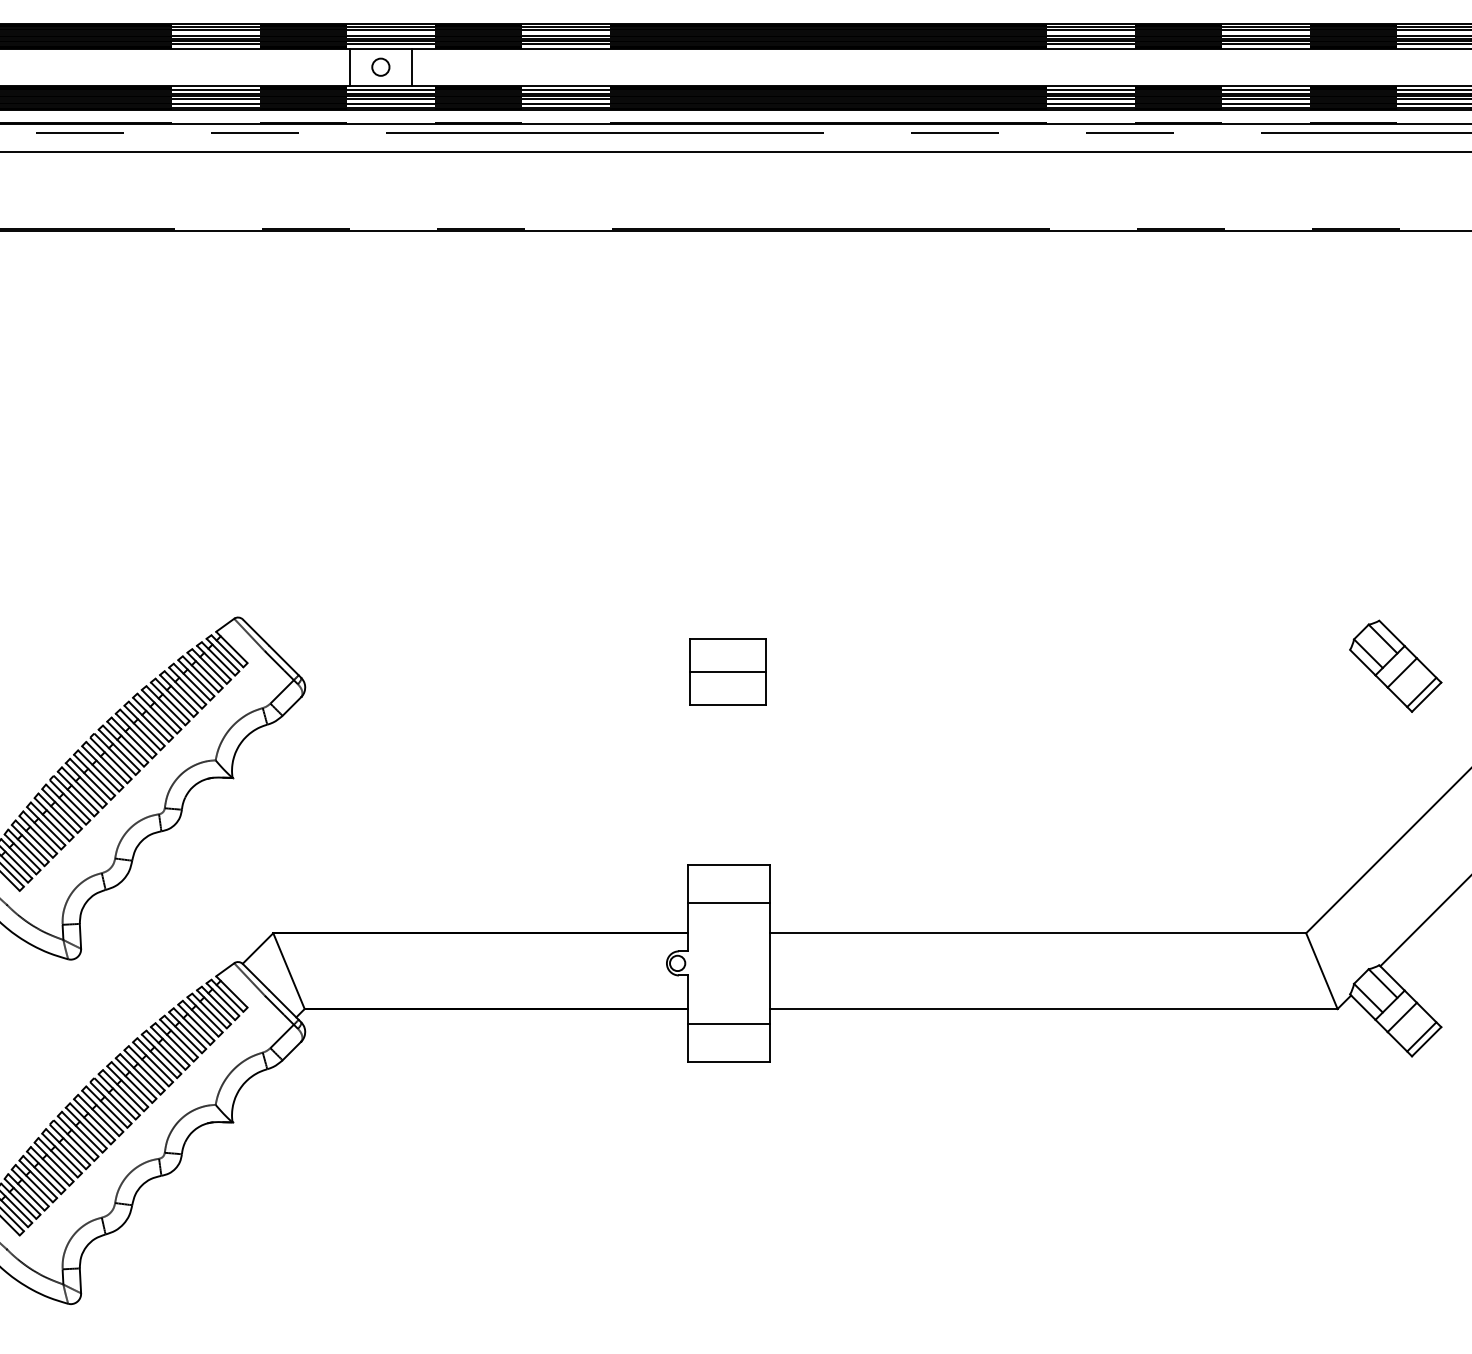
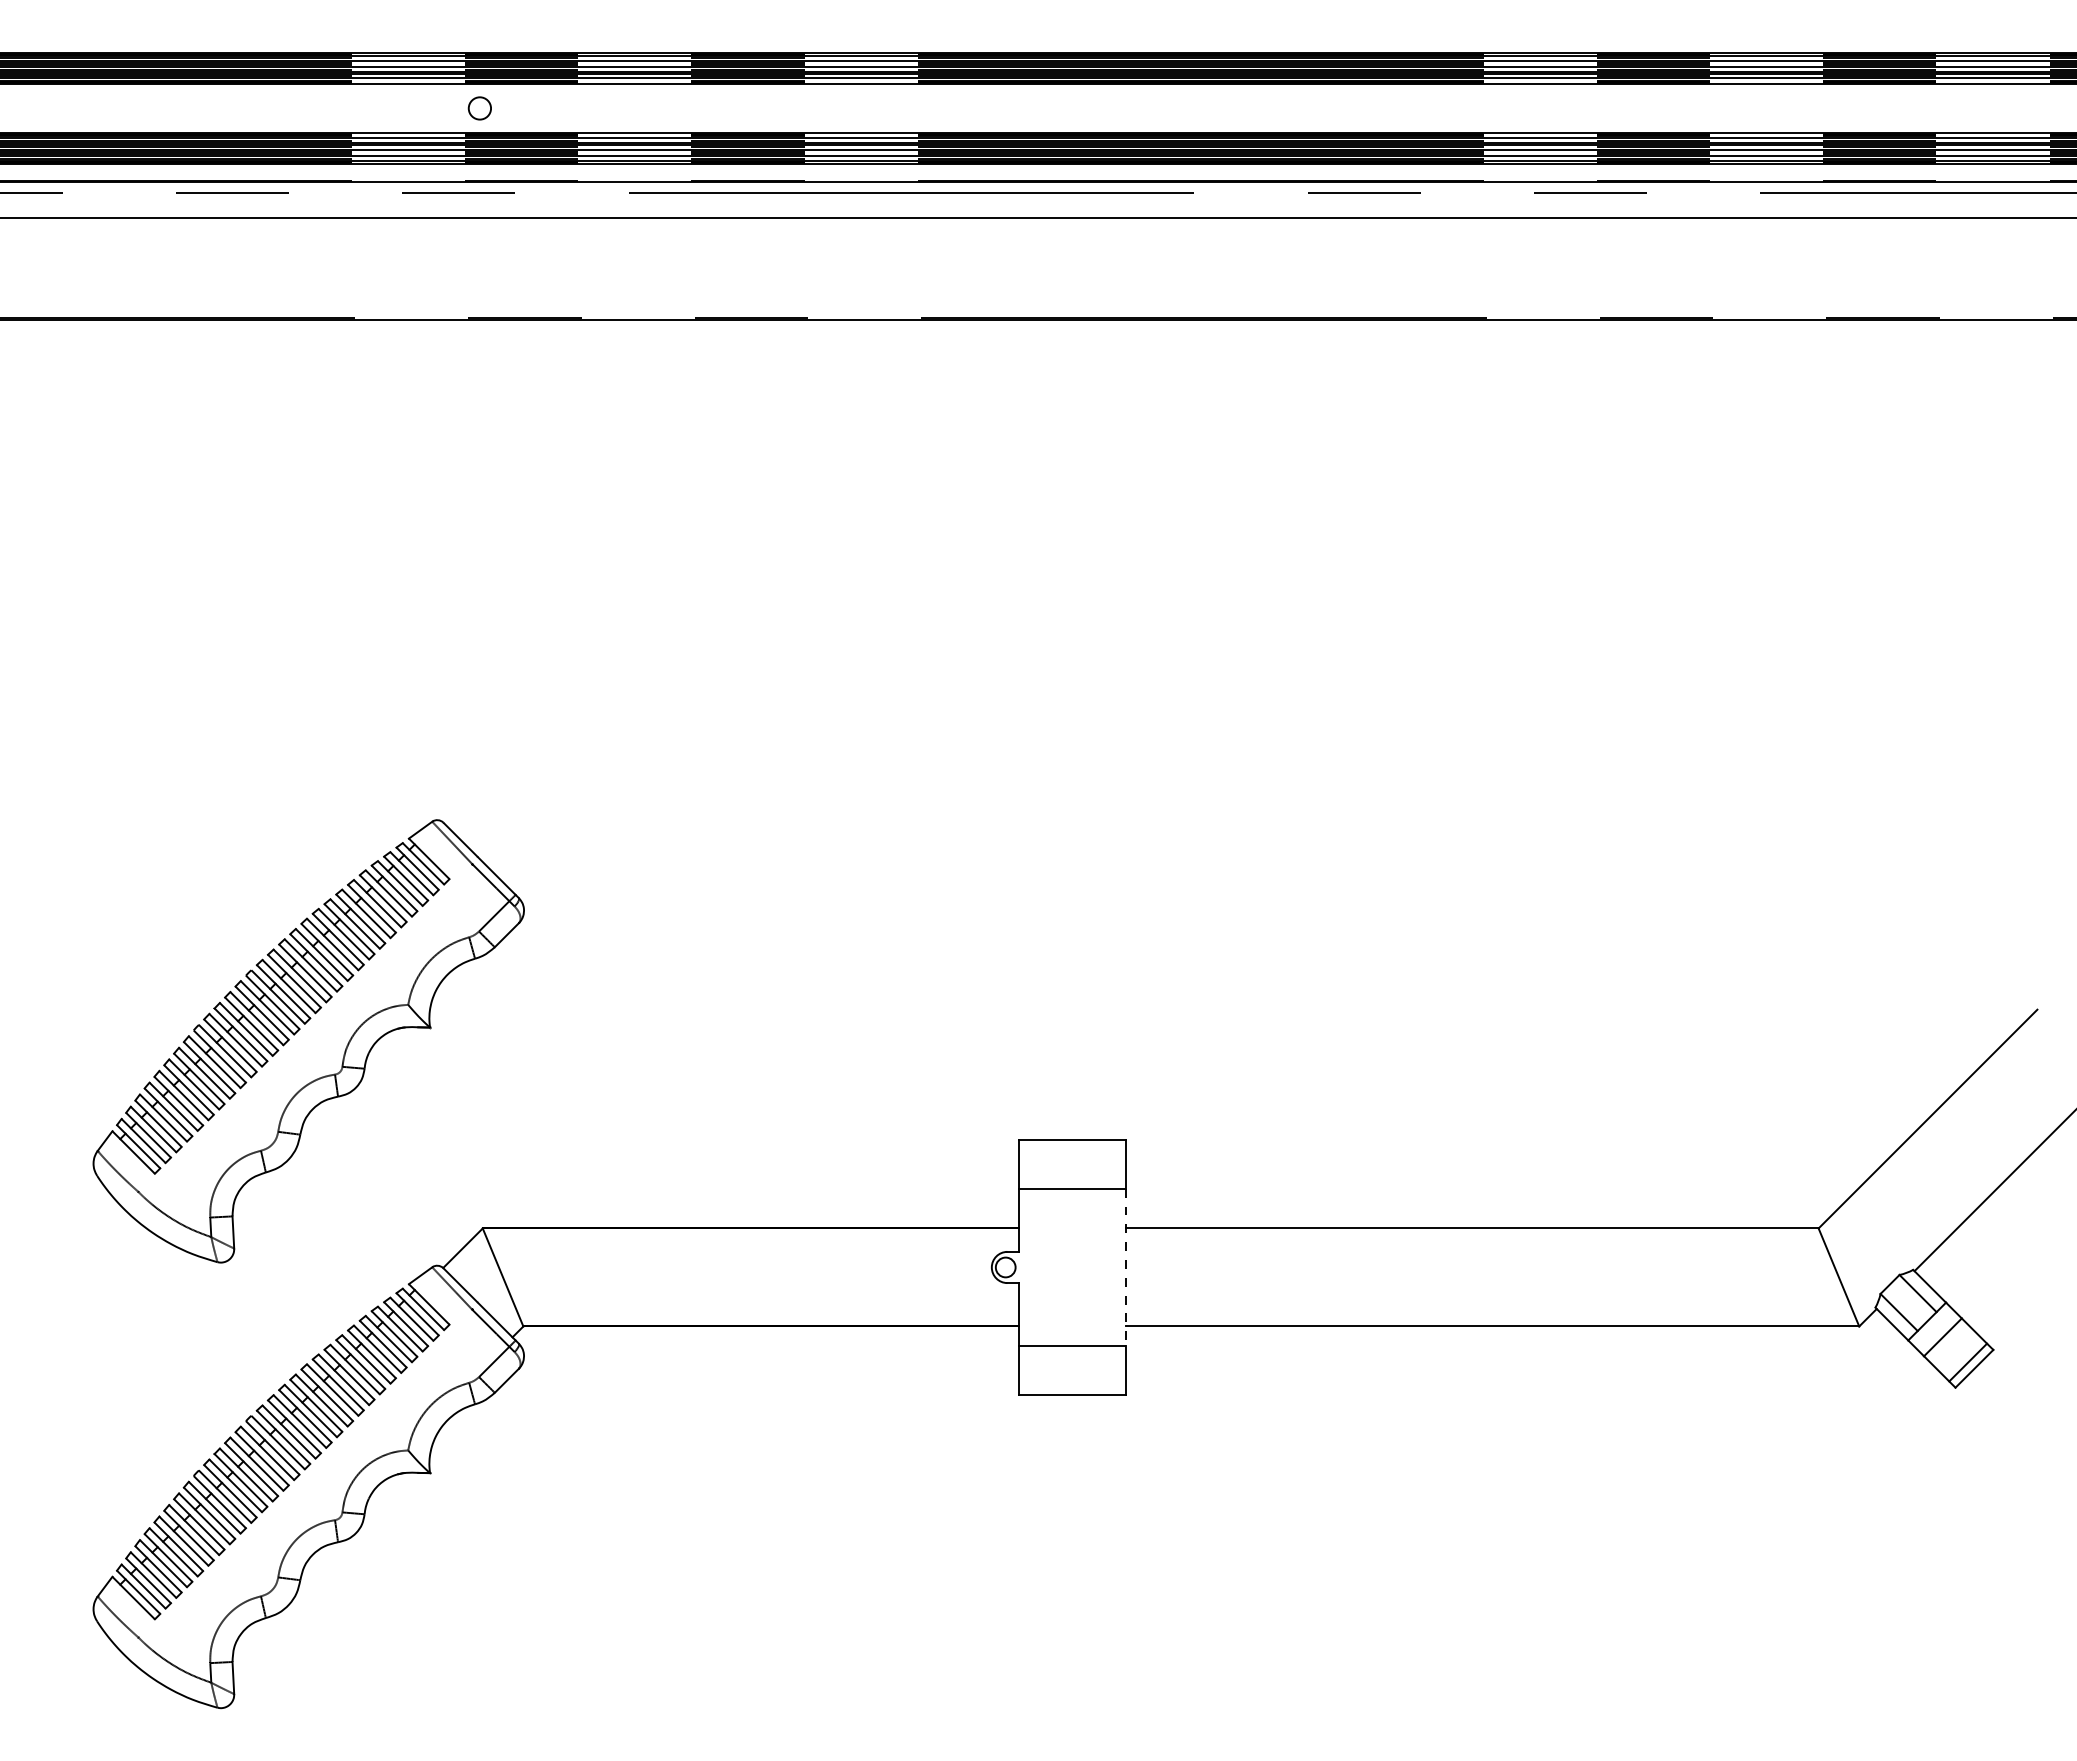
line: (349, 67) -> (581, 108), removed
circle: (380, 67) -> (479, 108), moved
line: (412, 67) -> (662, 108), removed
part: (1395, 666) -> (1934, 883), removed
part: (727, 671) -> (1070, 890), removed
line: (770, 963) -> (1125, 1267), solid -> dashed

